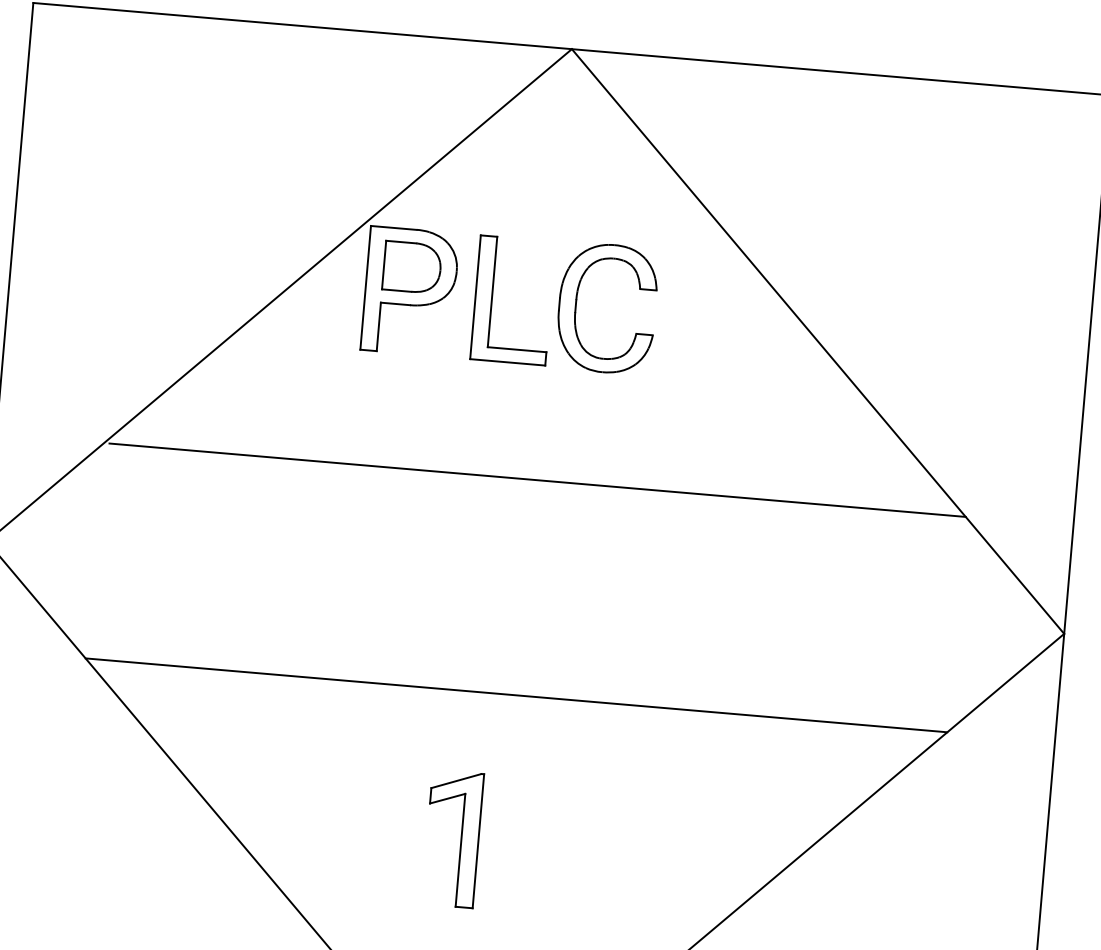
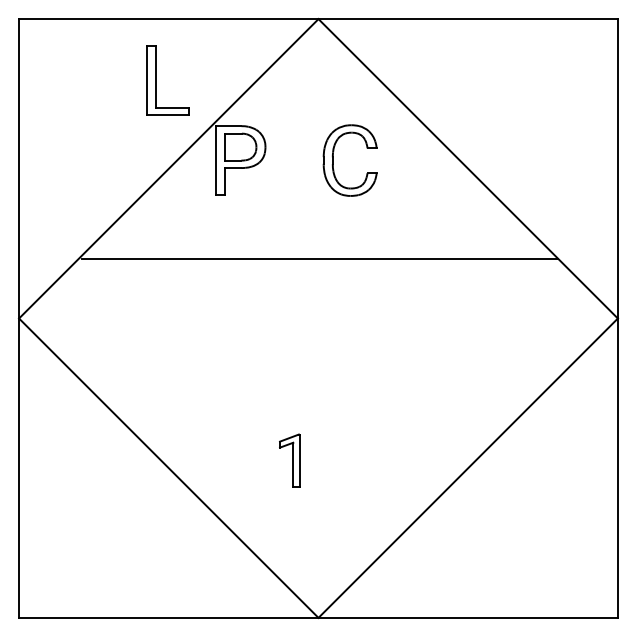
part: (492, 298) -> (156, 80), moved
line: (516, 695) -> (318, 378), removed
part: (451, 838) -> (289, 460), size x0.7

